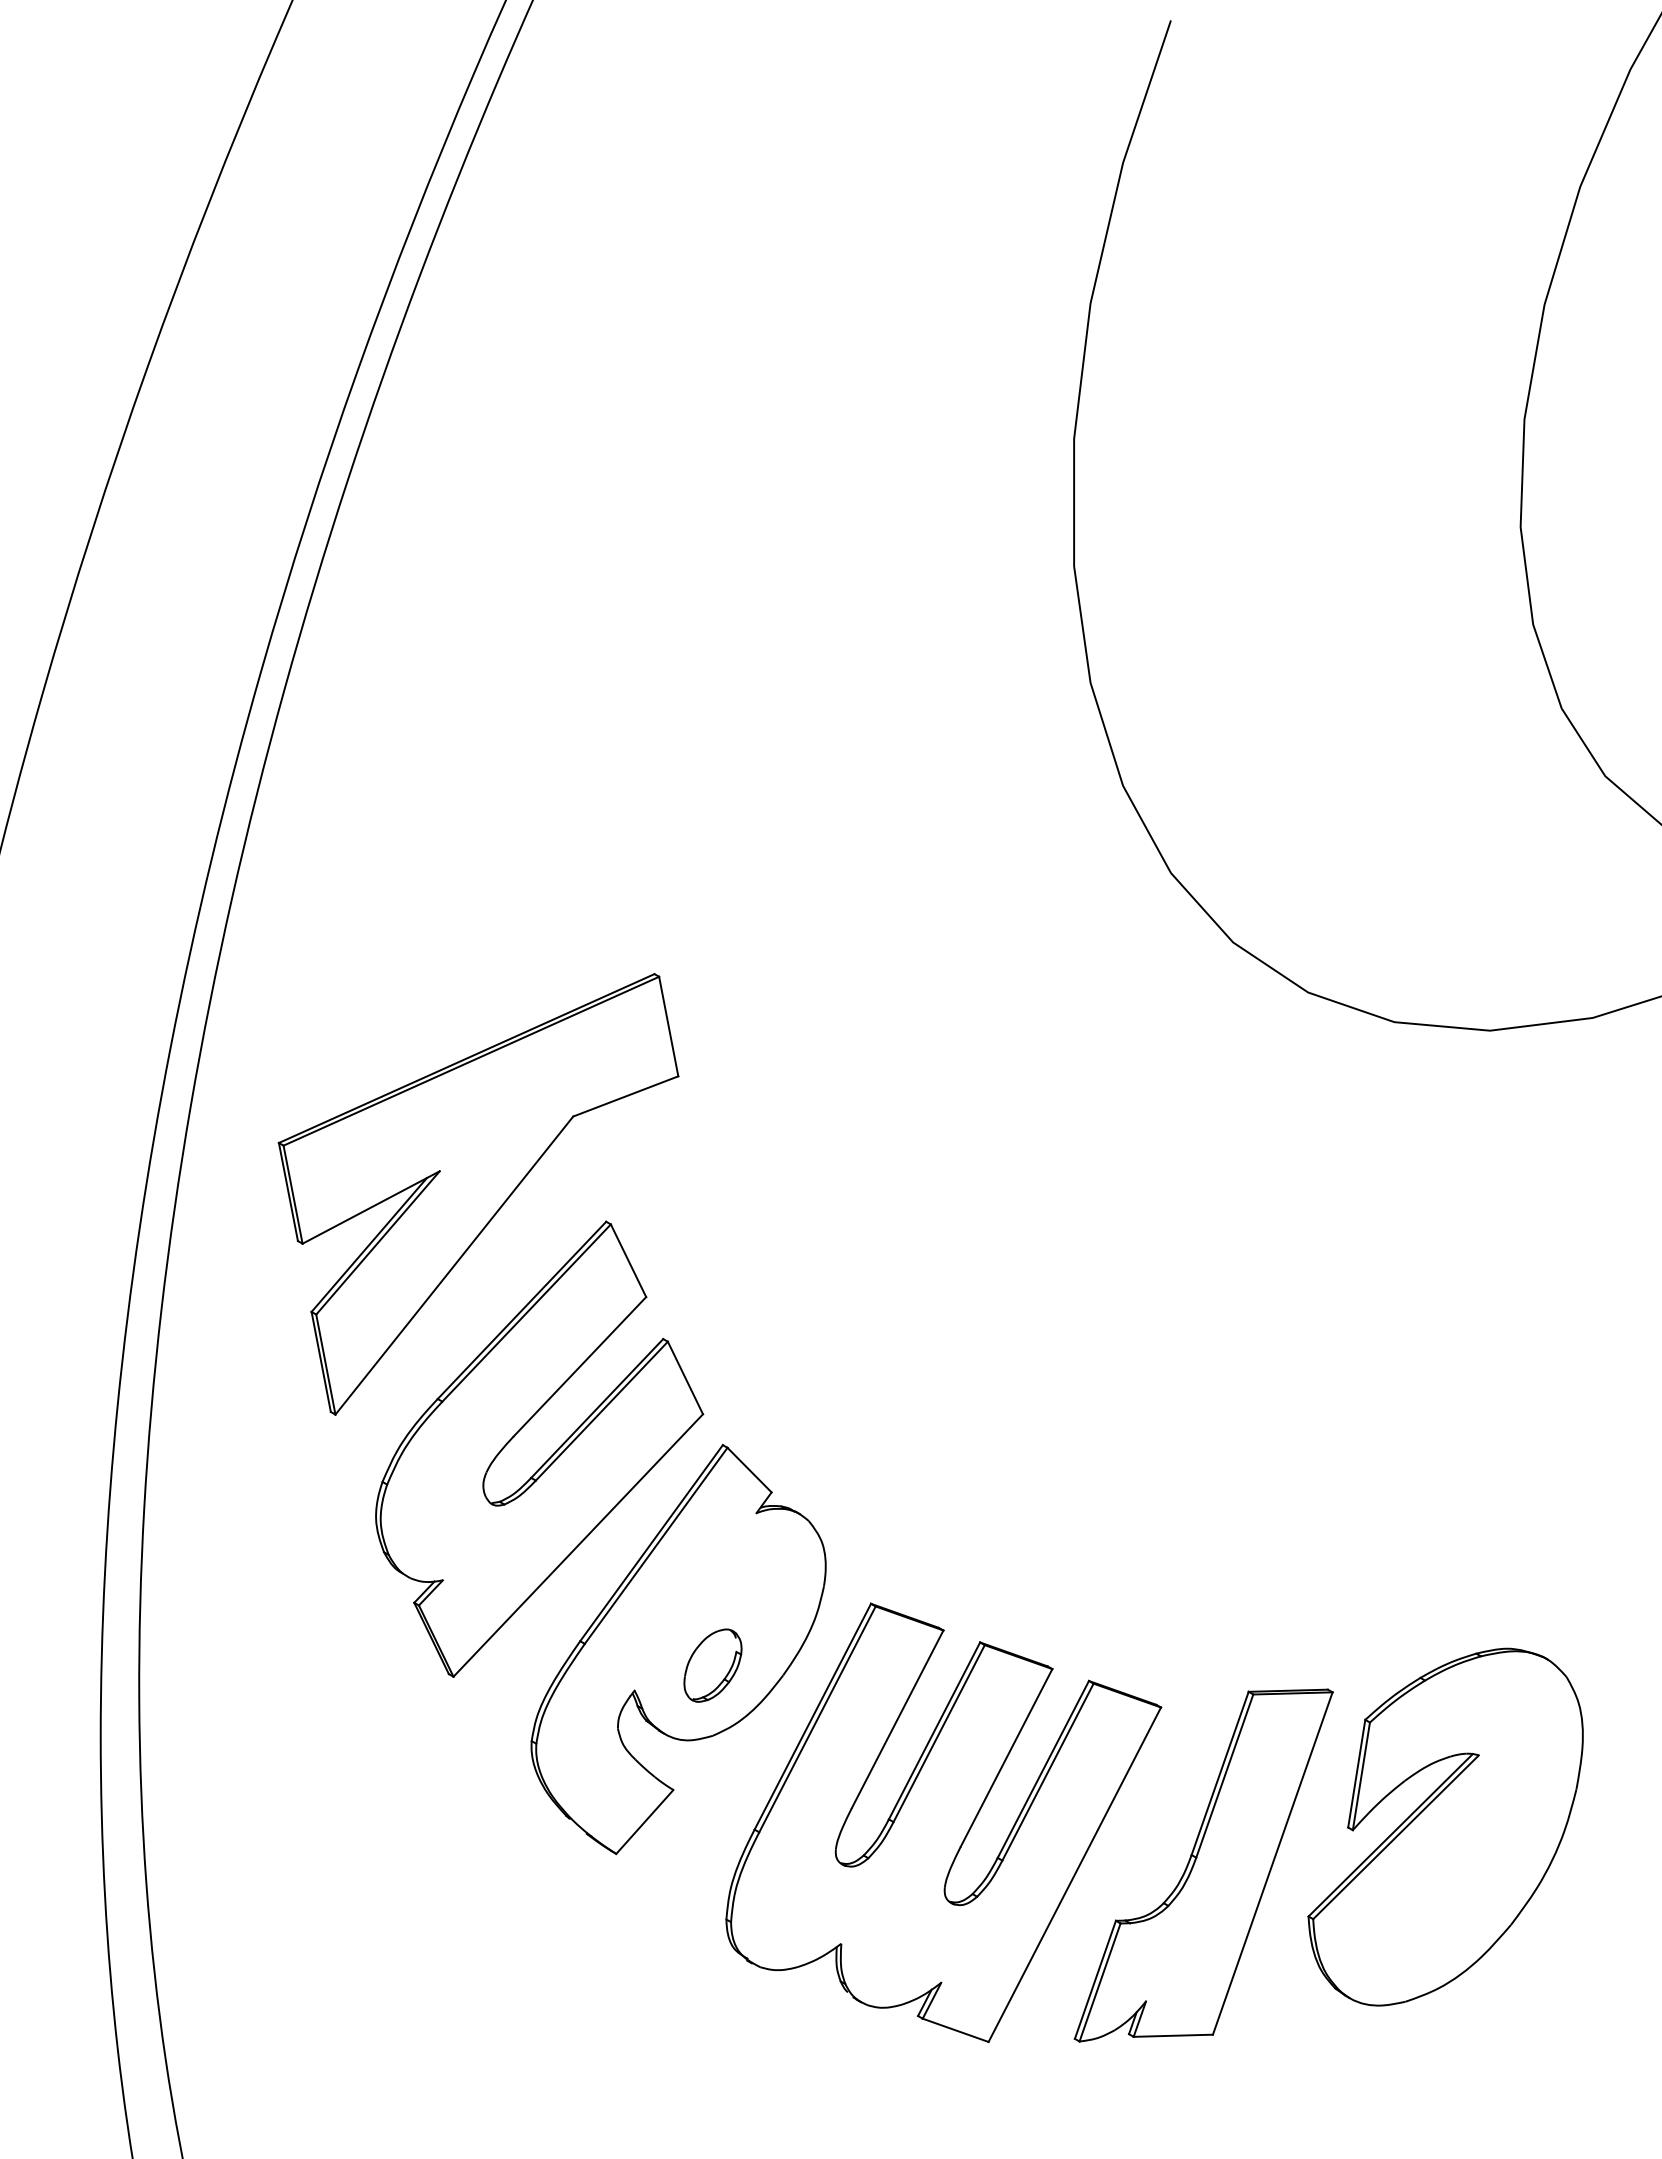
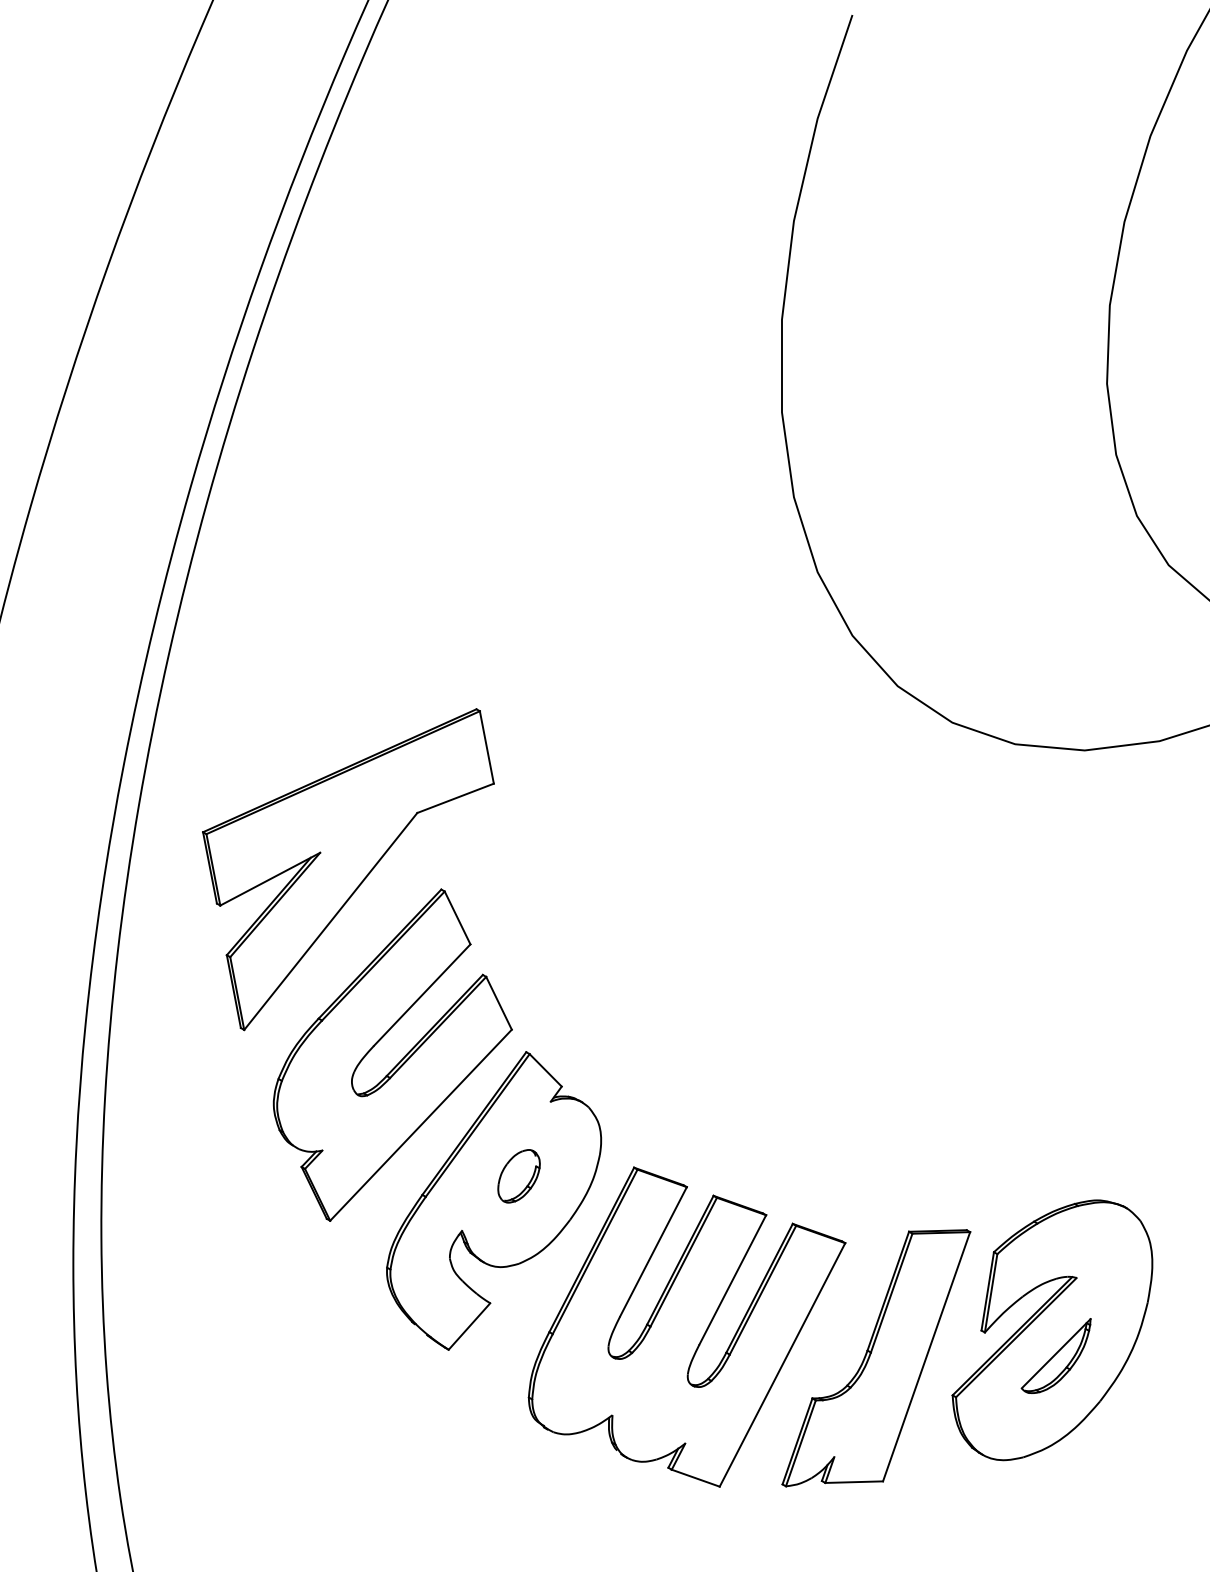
part: (712, 1665) -> (518, 1176), moved
part: (1450, 1862) -> (1055, 1356), added

